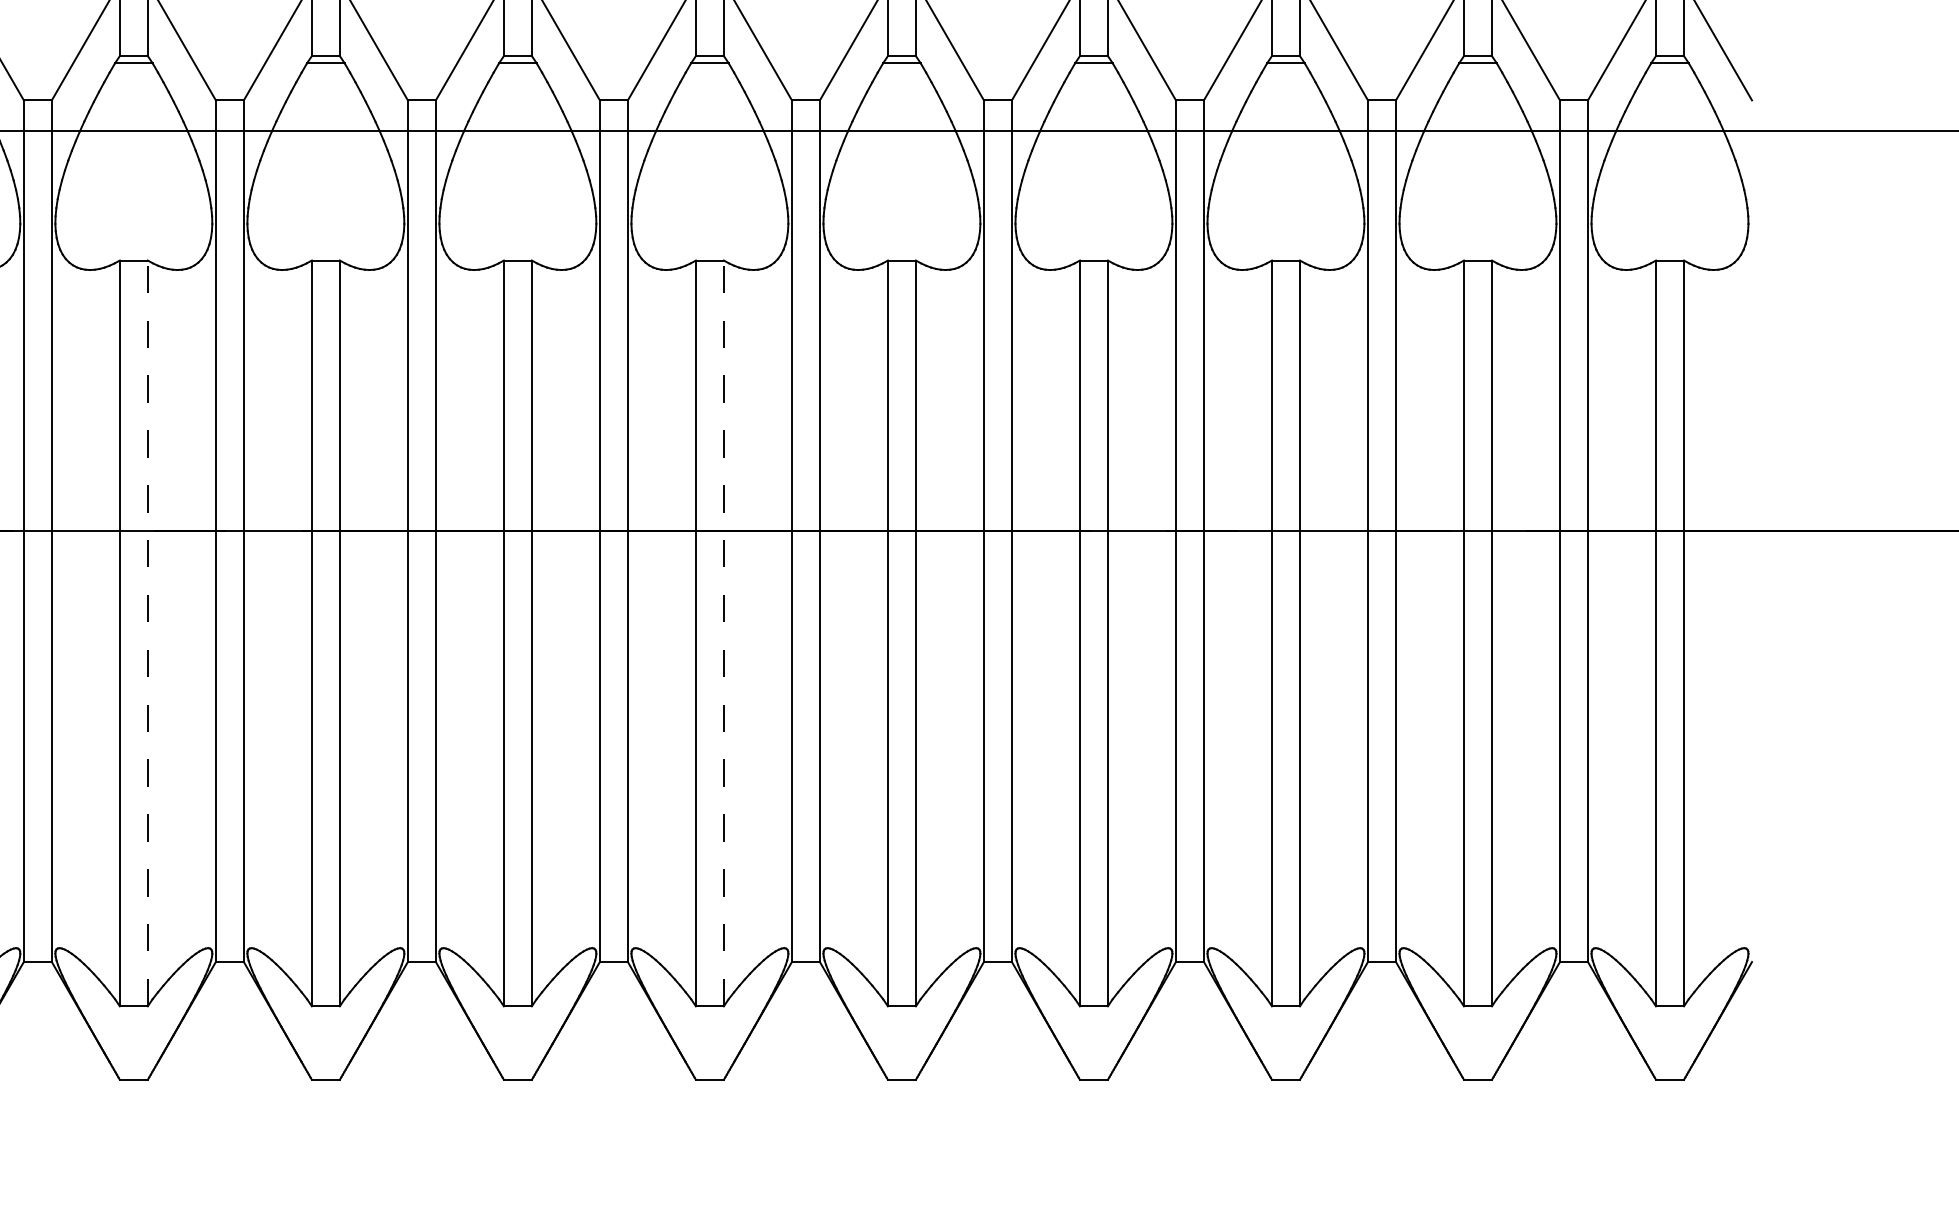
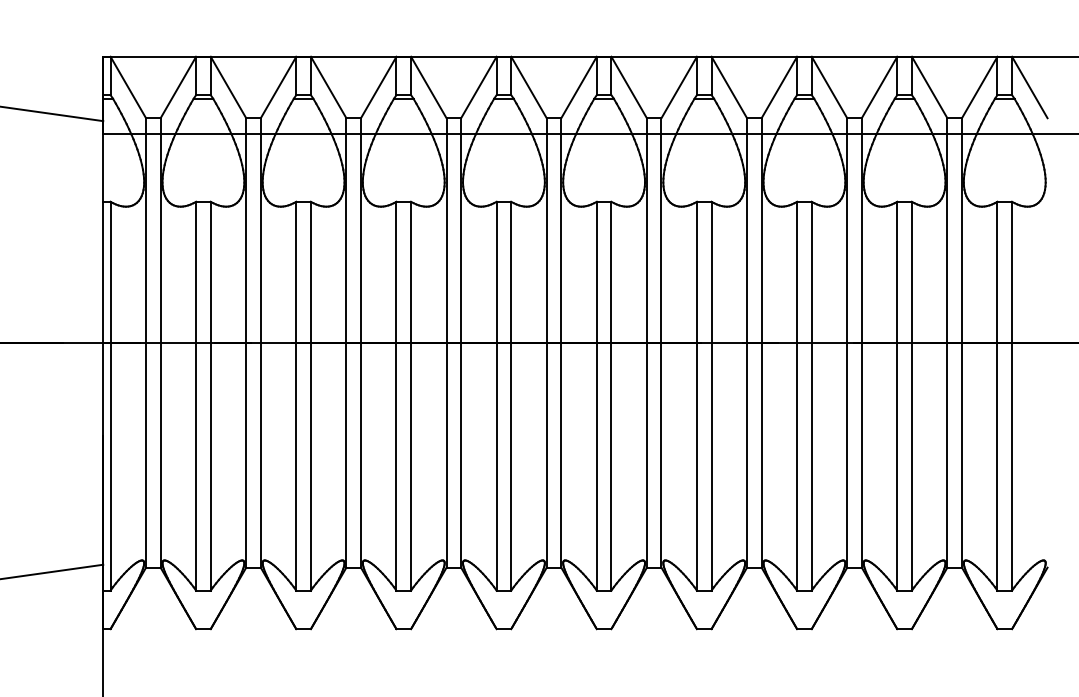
line: (147, 633) -> (210, 396), dashed -> solid
line: (724, 633) -> (511, 396), dashed -> solid

